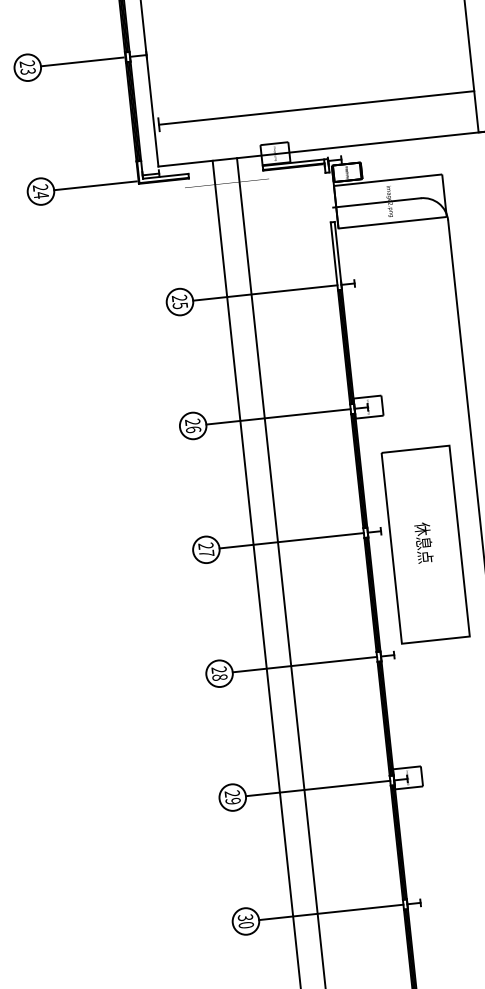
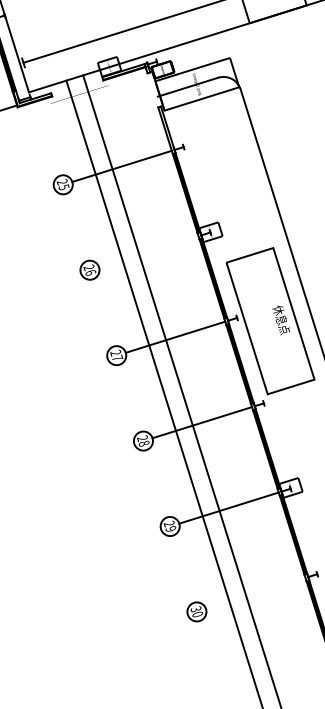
line: (278, 416) -> (148, 251), removed
text: (423, 542) -> (281, 319), moved
line: (331, 912) -> (255, 593), removed

